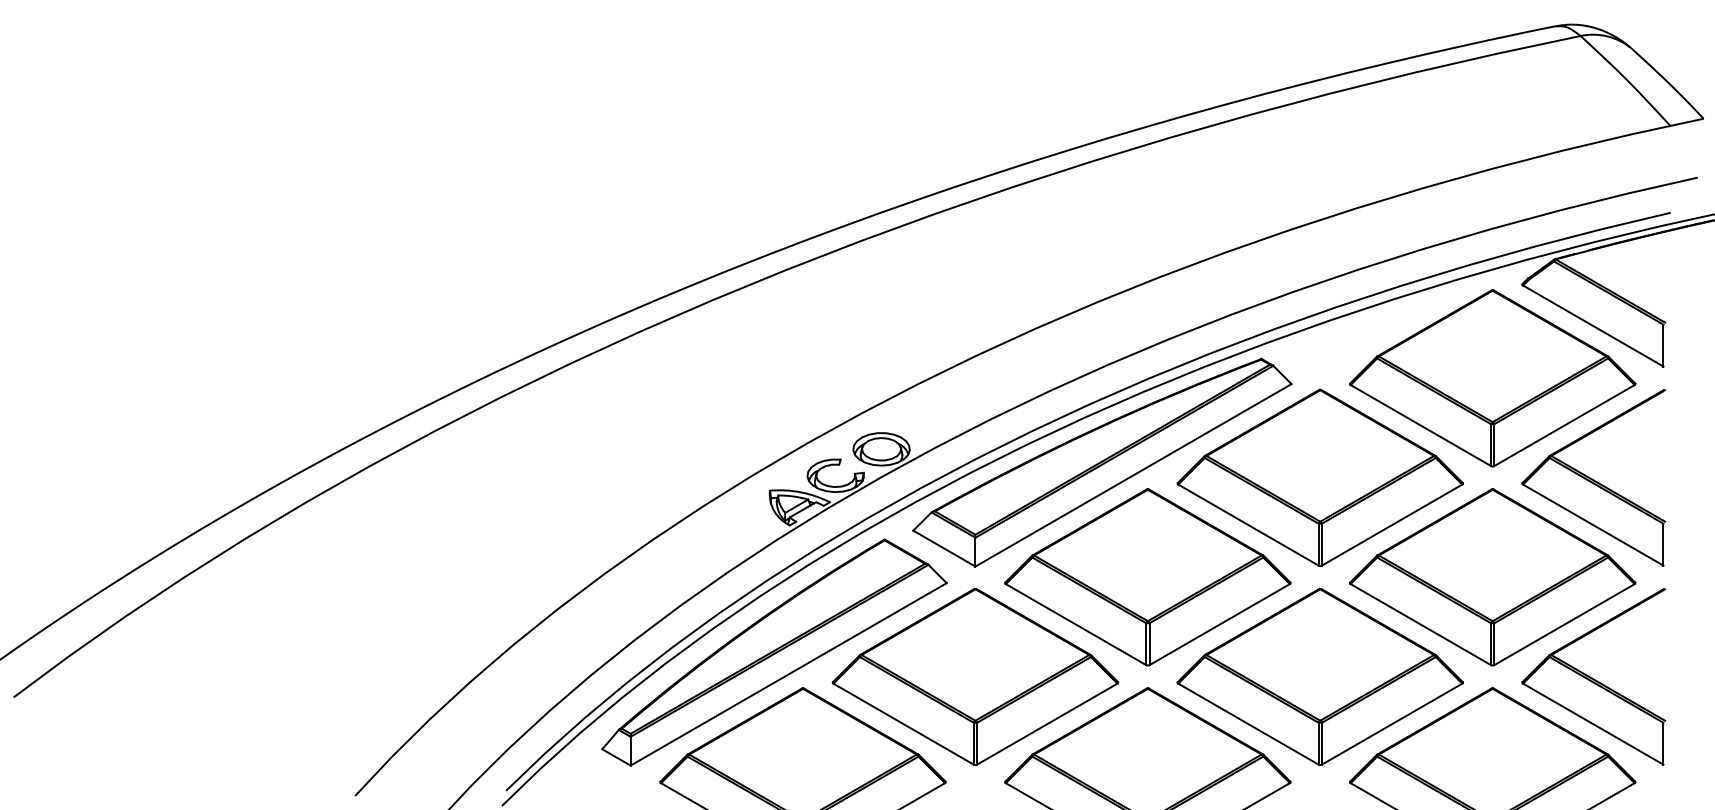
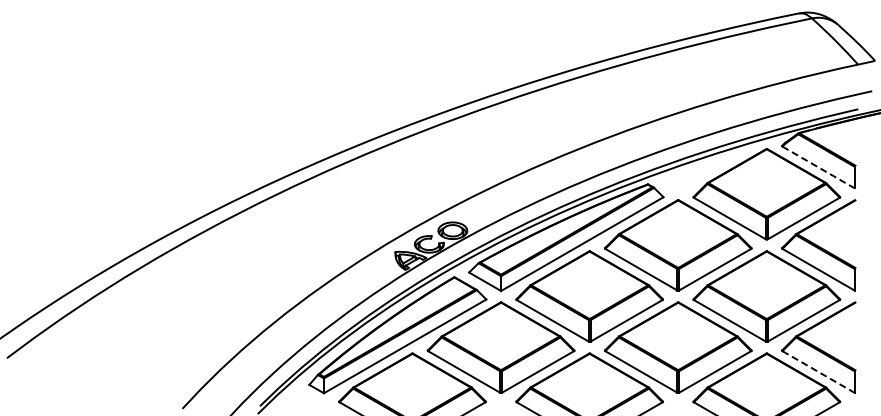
line: (1593, 326) -> (818, 167), solid -> dashed
line: (1593, 723) -> (818, 371), solid -> dashed

